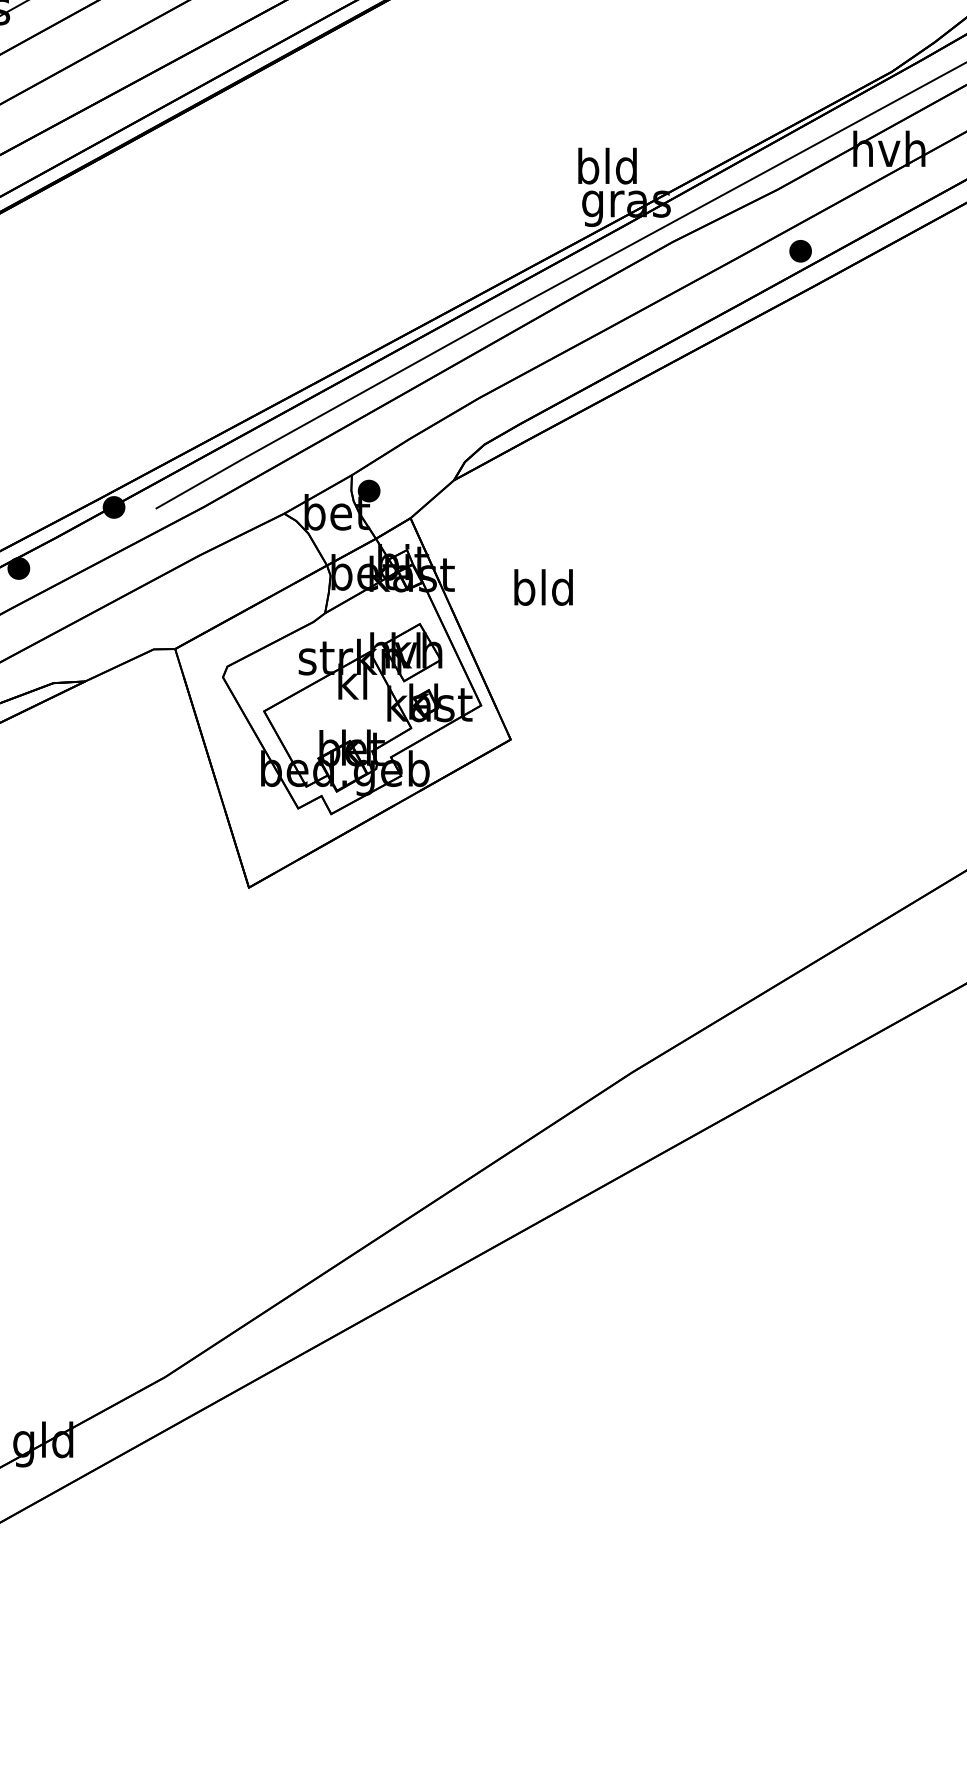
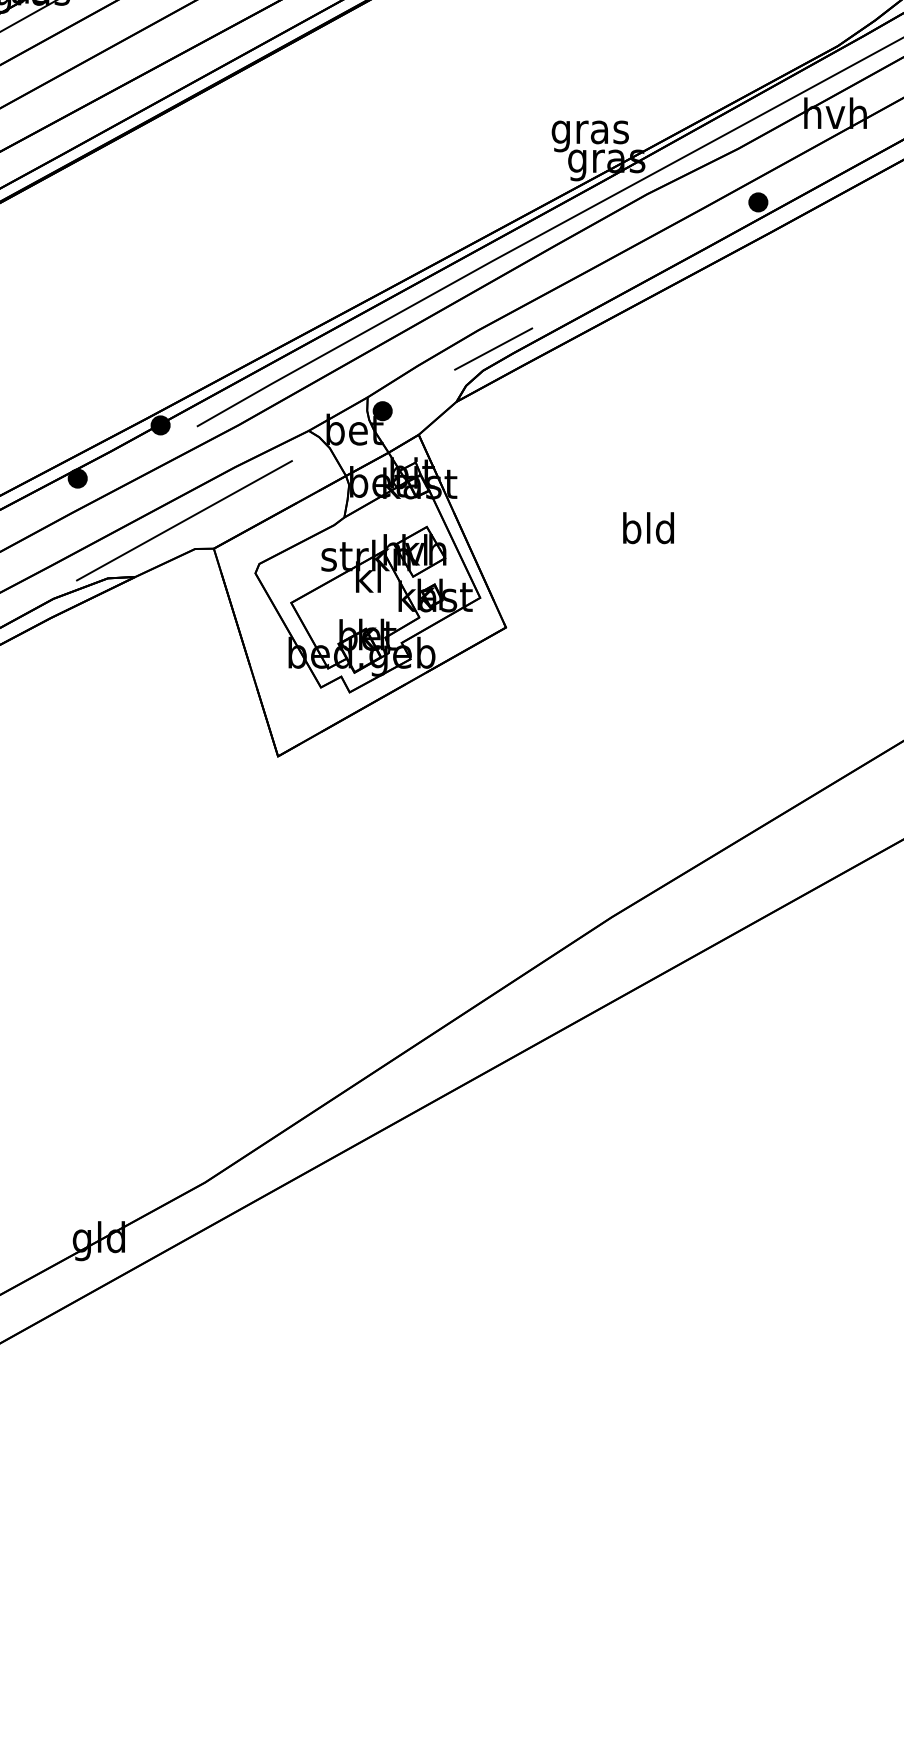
text: (606, 170) -> (589, 132), bld -> gras
line: (496, 419) -> (493, 348), added
text: (543, 587) -> (648, 528), moved
line: (141, 616) -> (184, 520), added

